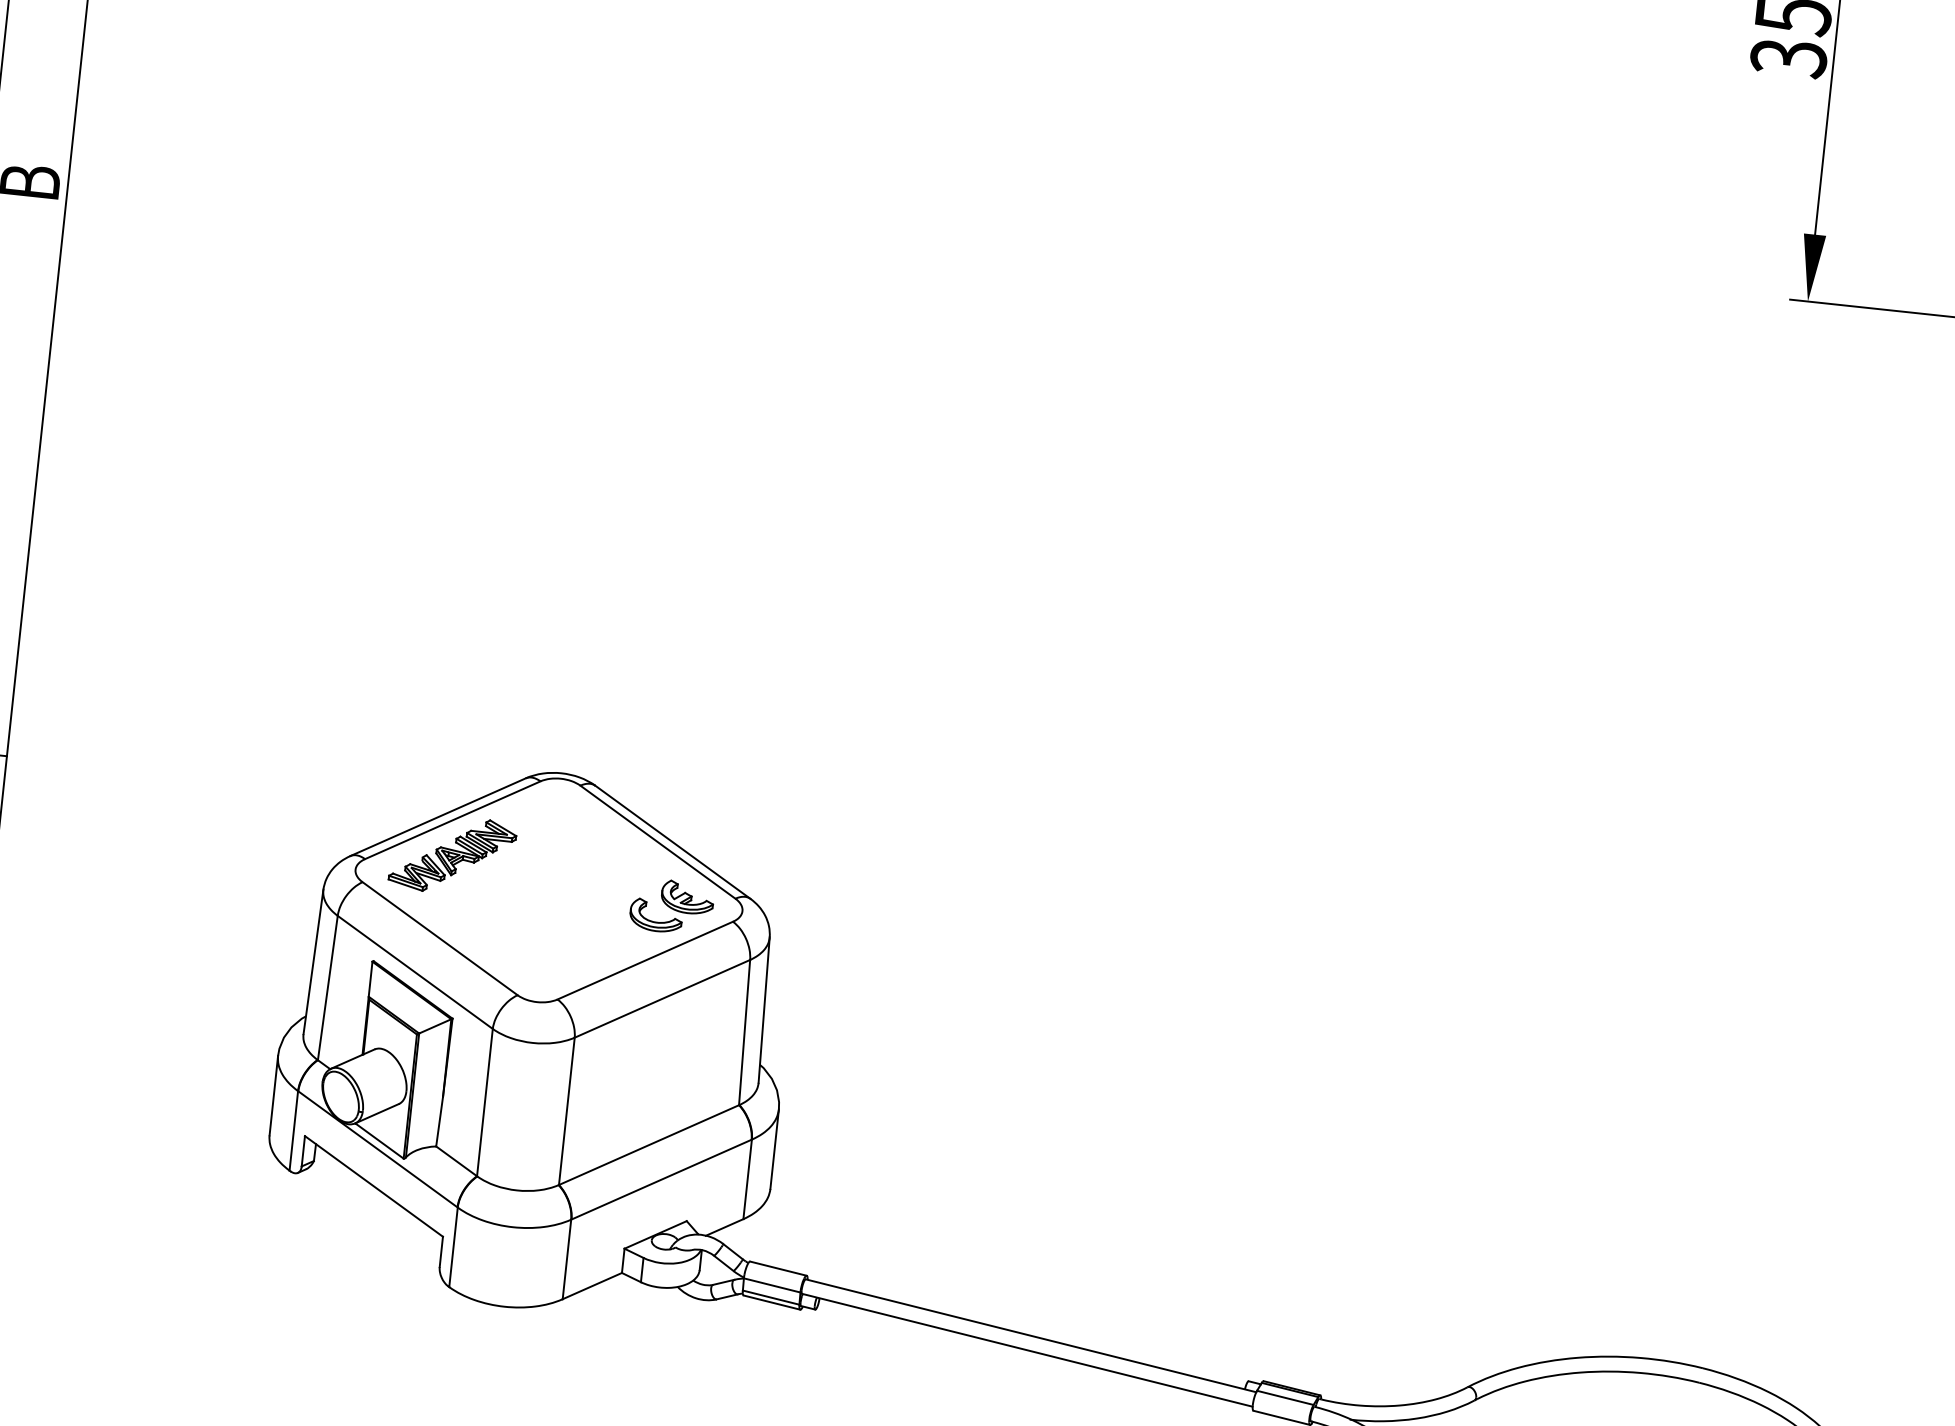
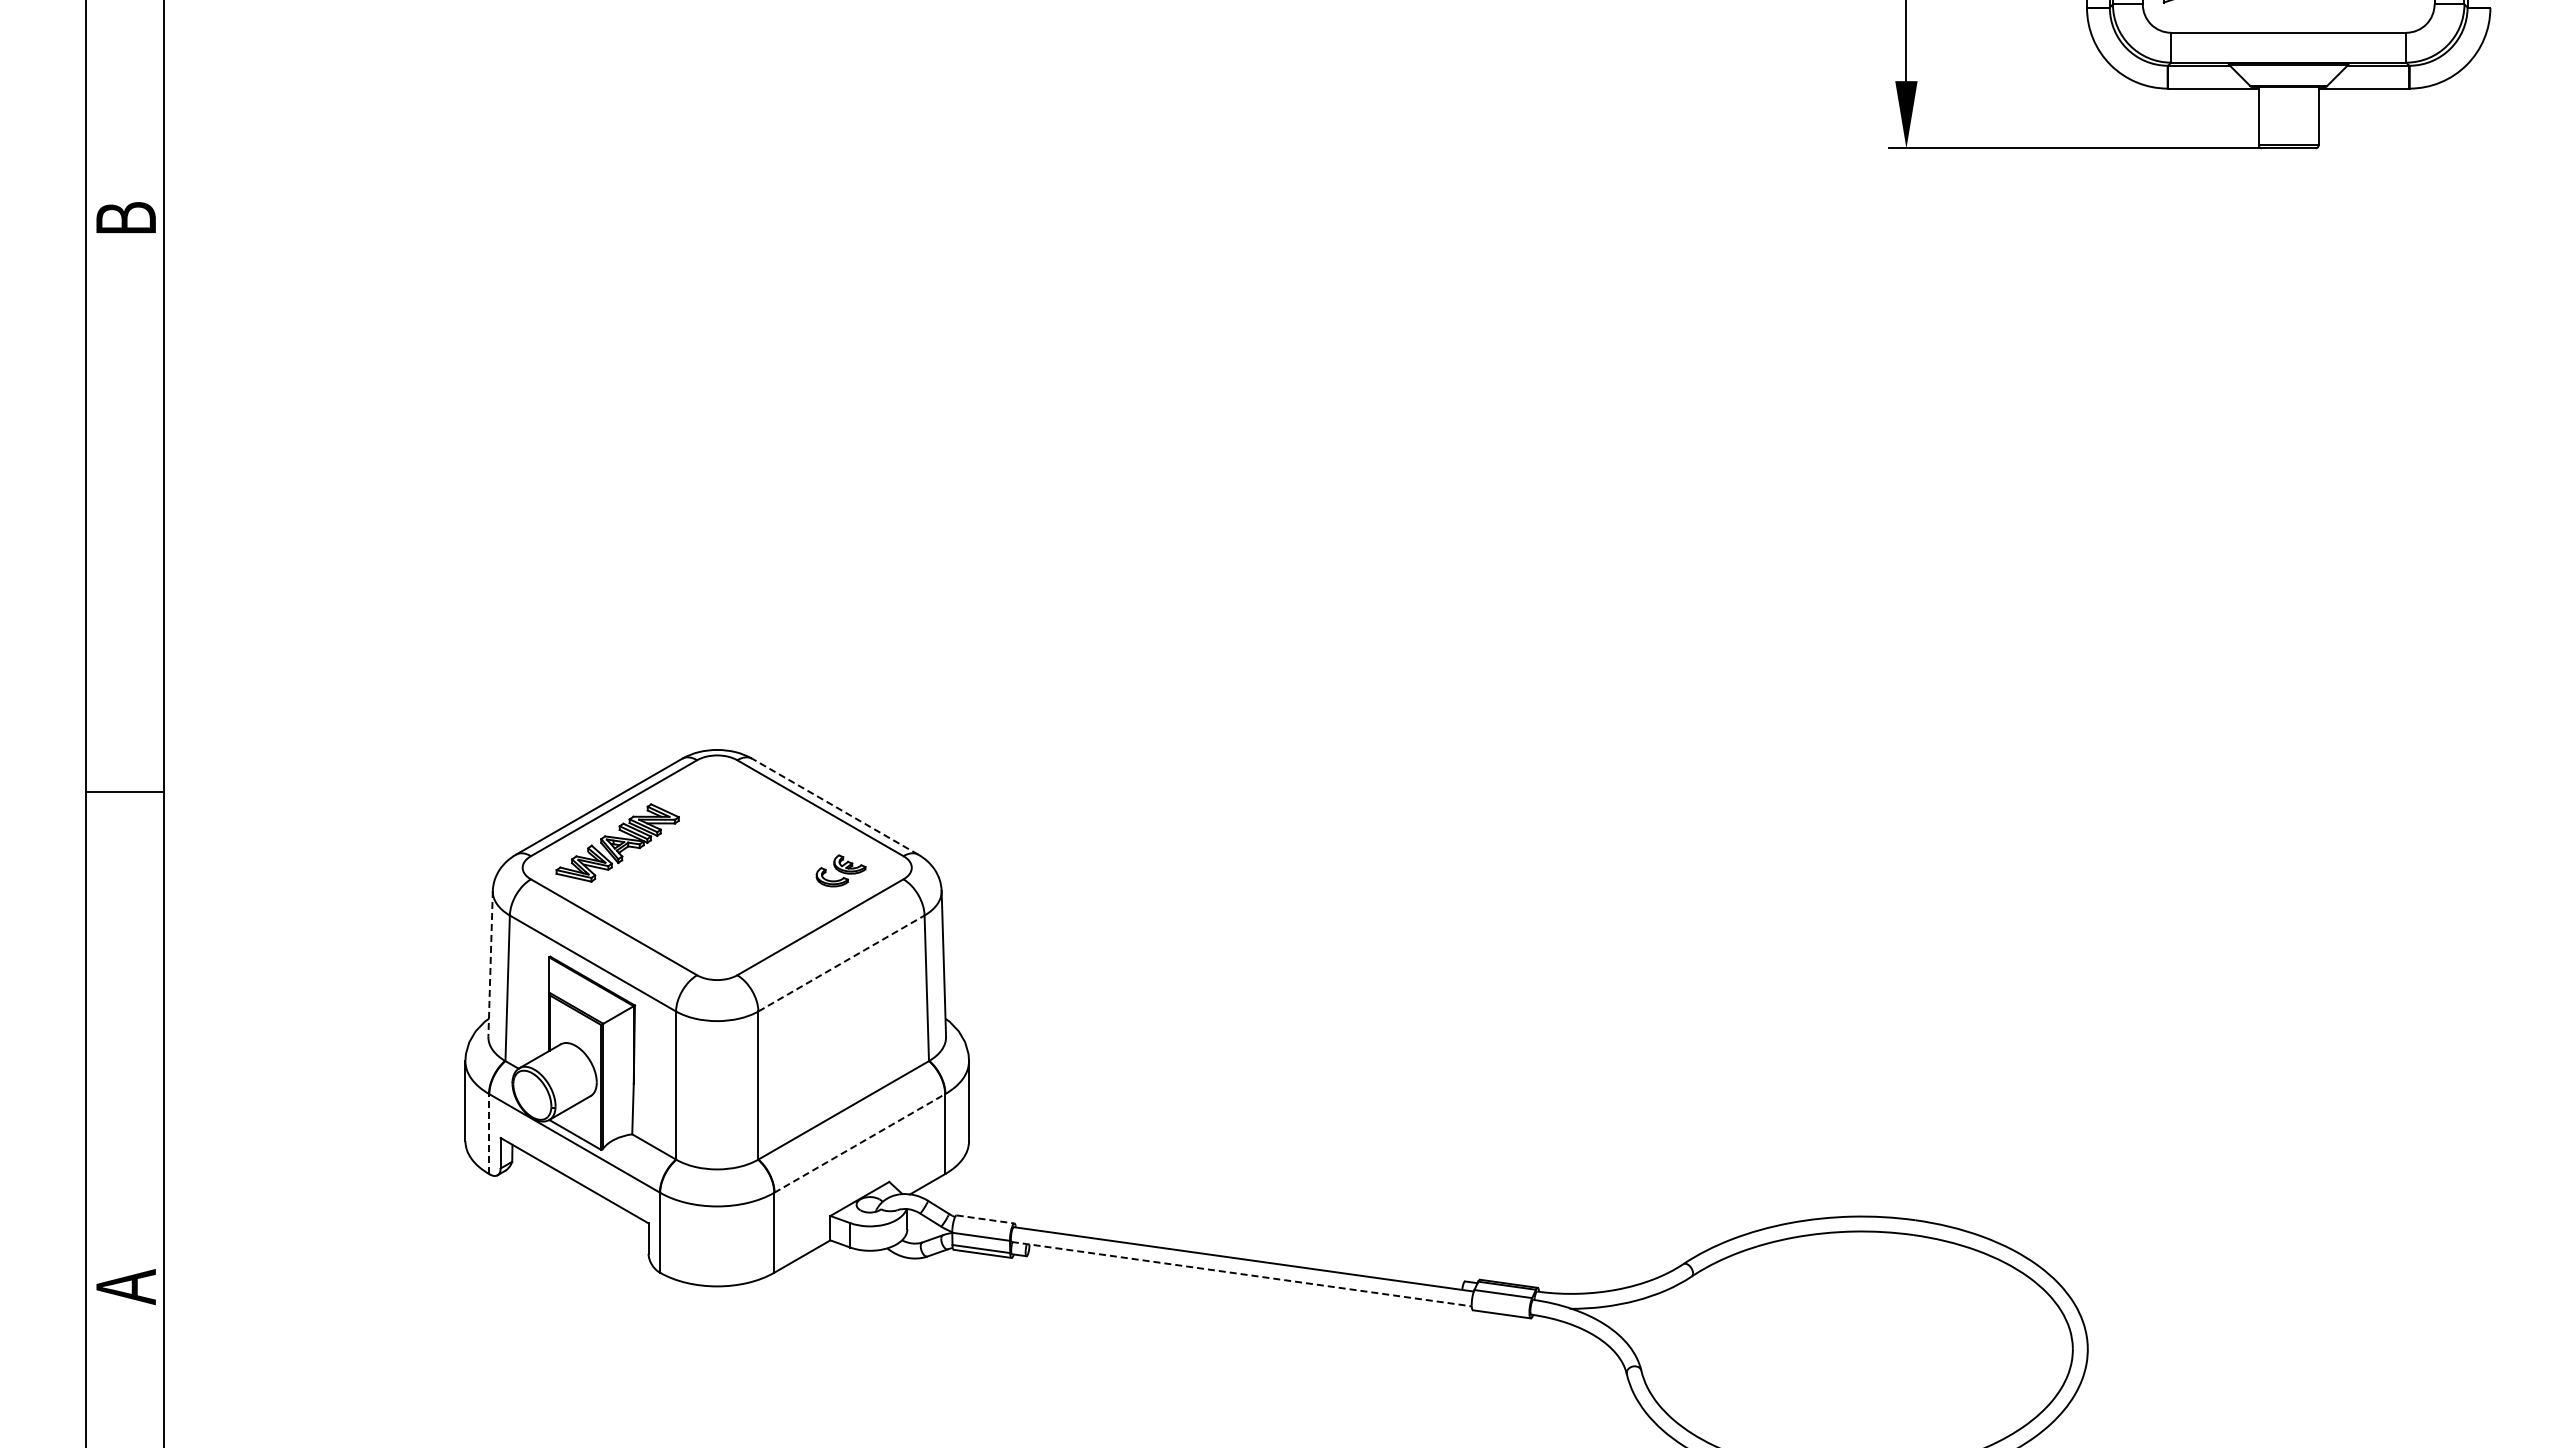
line: (673, 842) -> (835, 806), solid -> dashed
part: (671, 906) -> (840, 870), size x0.6
line: (313, 961) -> (490, 963), solid -> dashed
line: (662, 998) -> (841, 963), solid -> dashed
line: (294, 1130) -> (489, 1133), solid -> dashed
line: (661, 1179) -> (859, 1143), solid -> dashed
line: (779, 1268) -> (986, 1219), solid -> dashed
line: (1028, 1350) -> (1242, 1274), solid -> dashed

